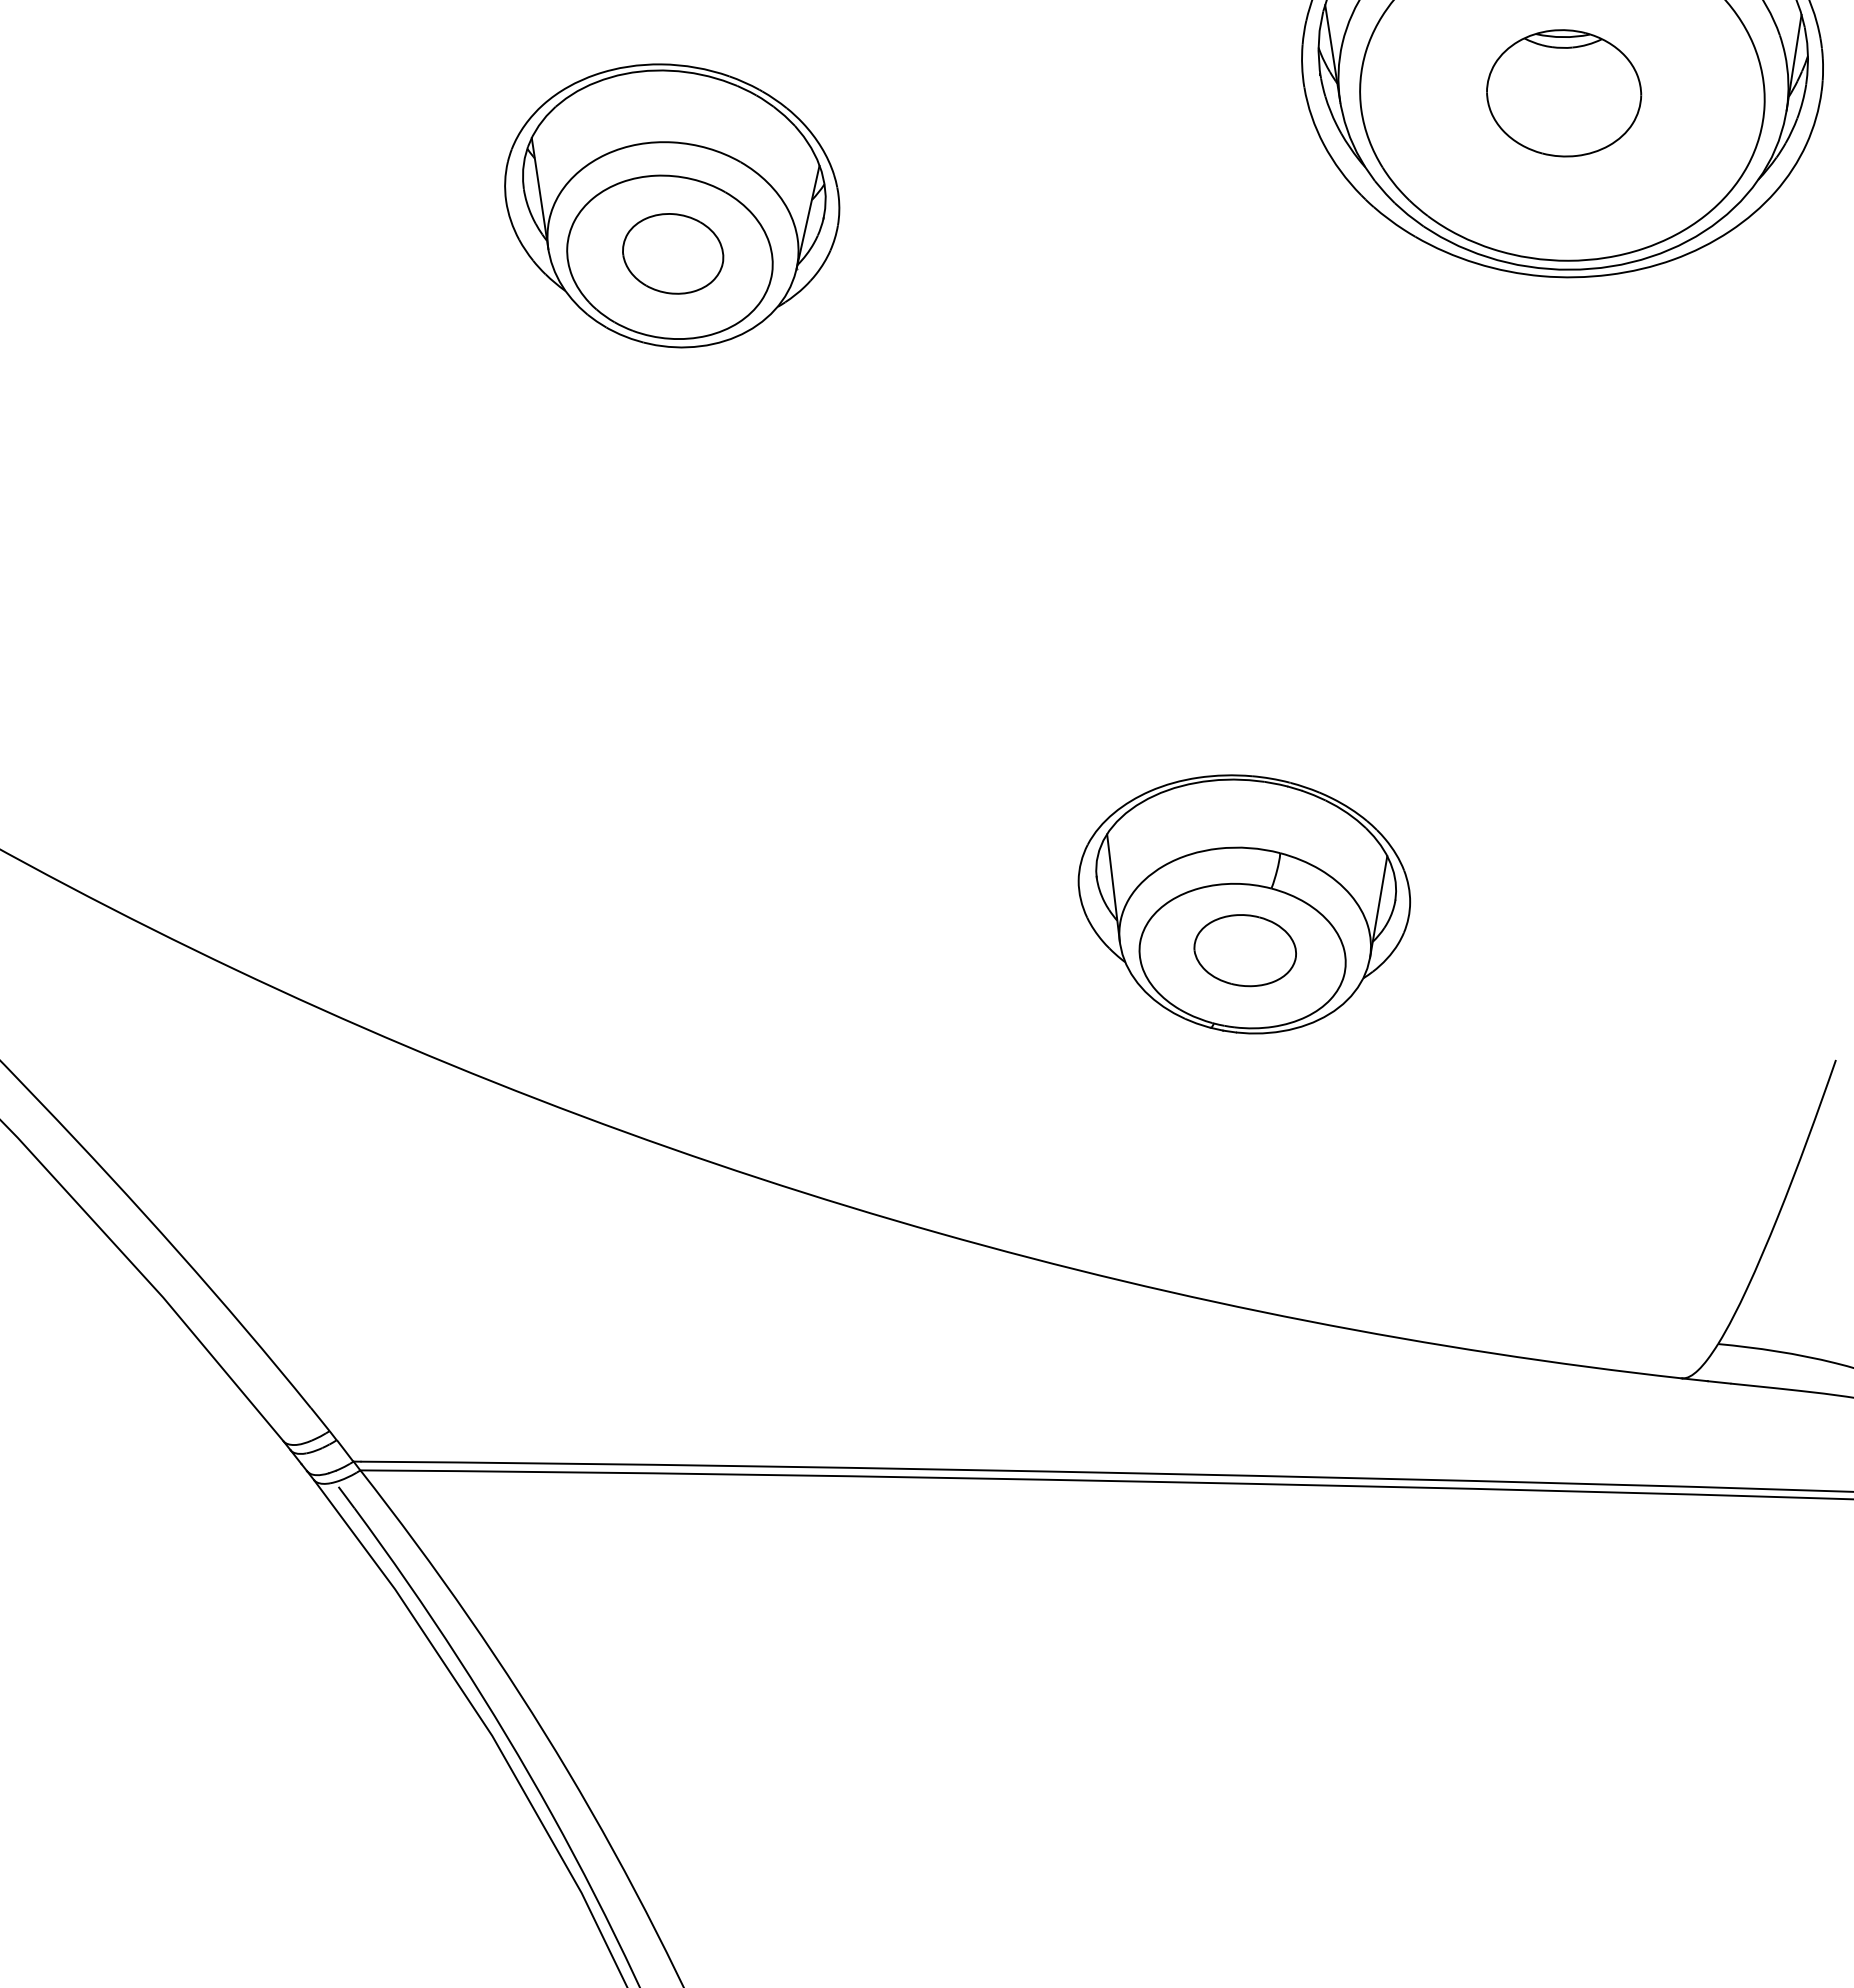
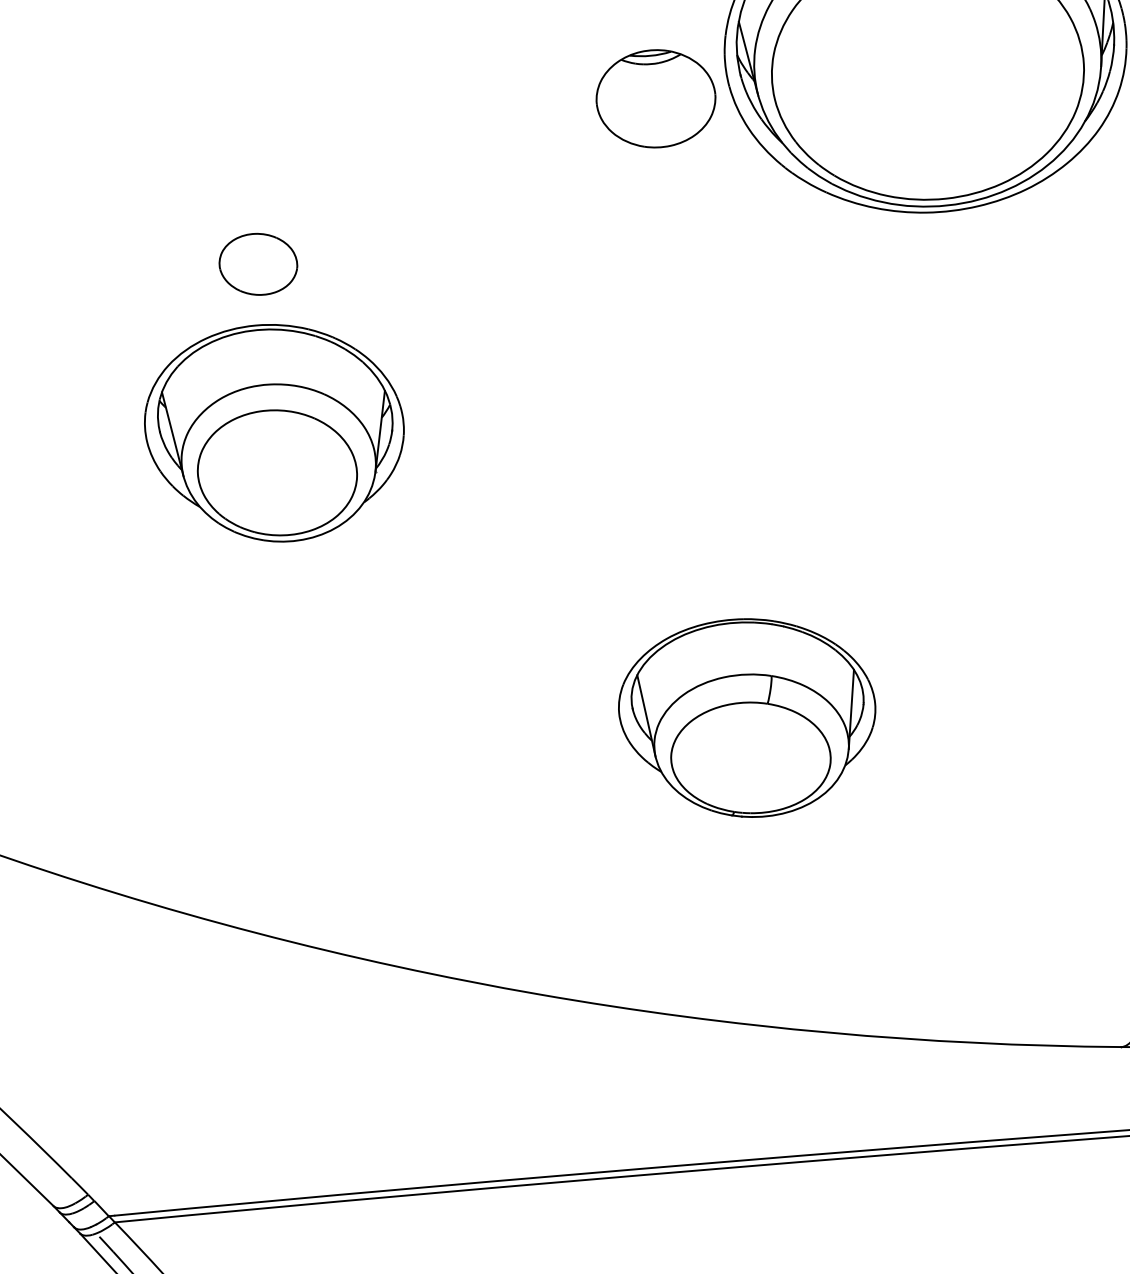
part: (1564, 93) -> (656, 98), moved
part: (672, 205) -> (275, 432), moved
part: (1244, 950) -> (751, 753), removed

